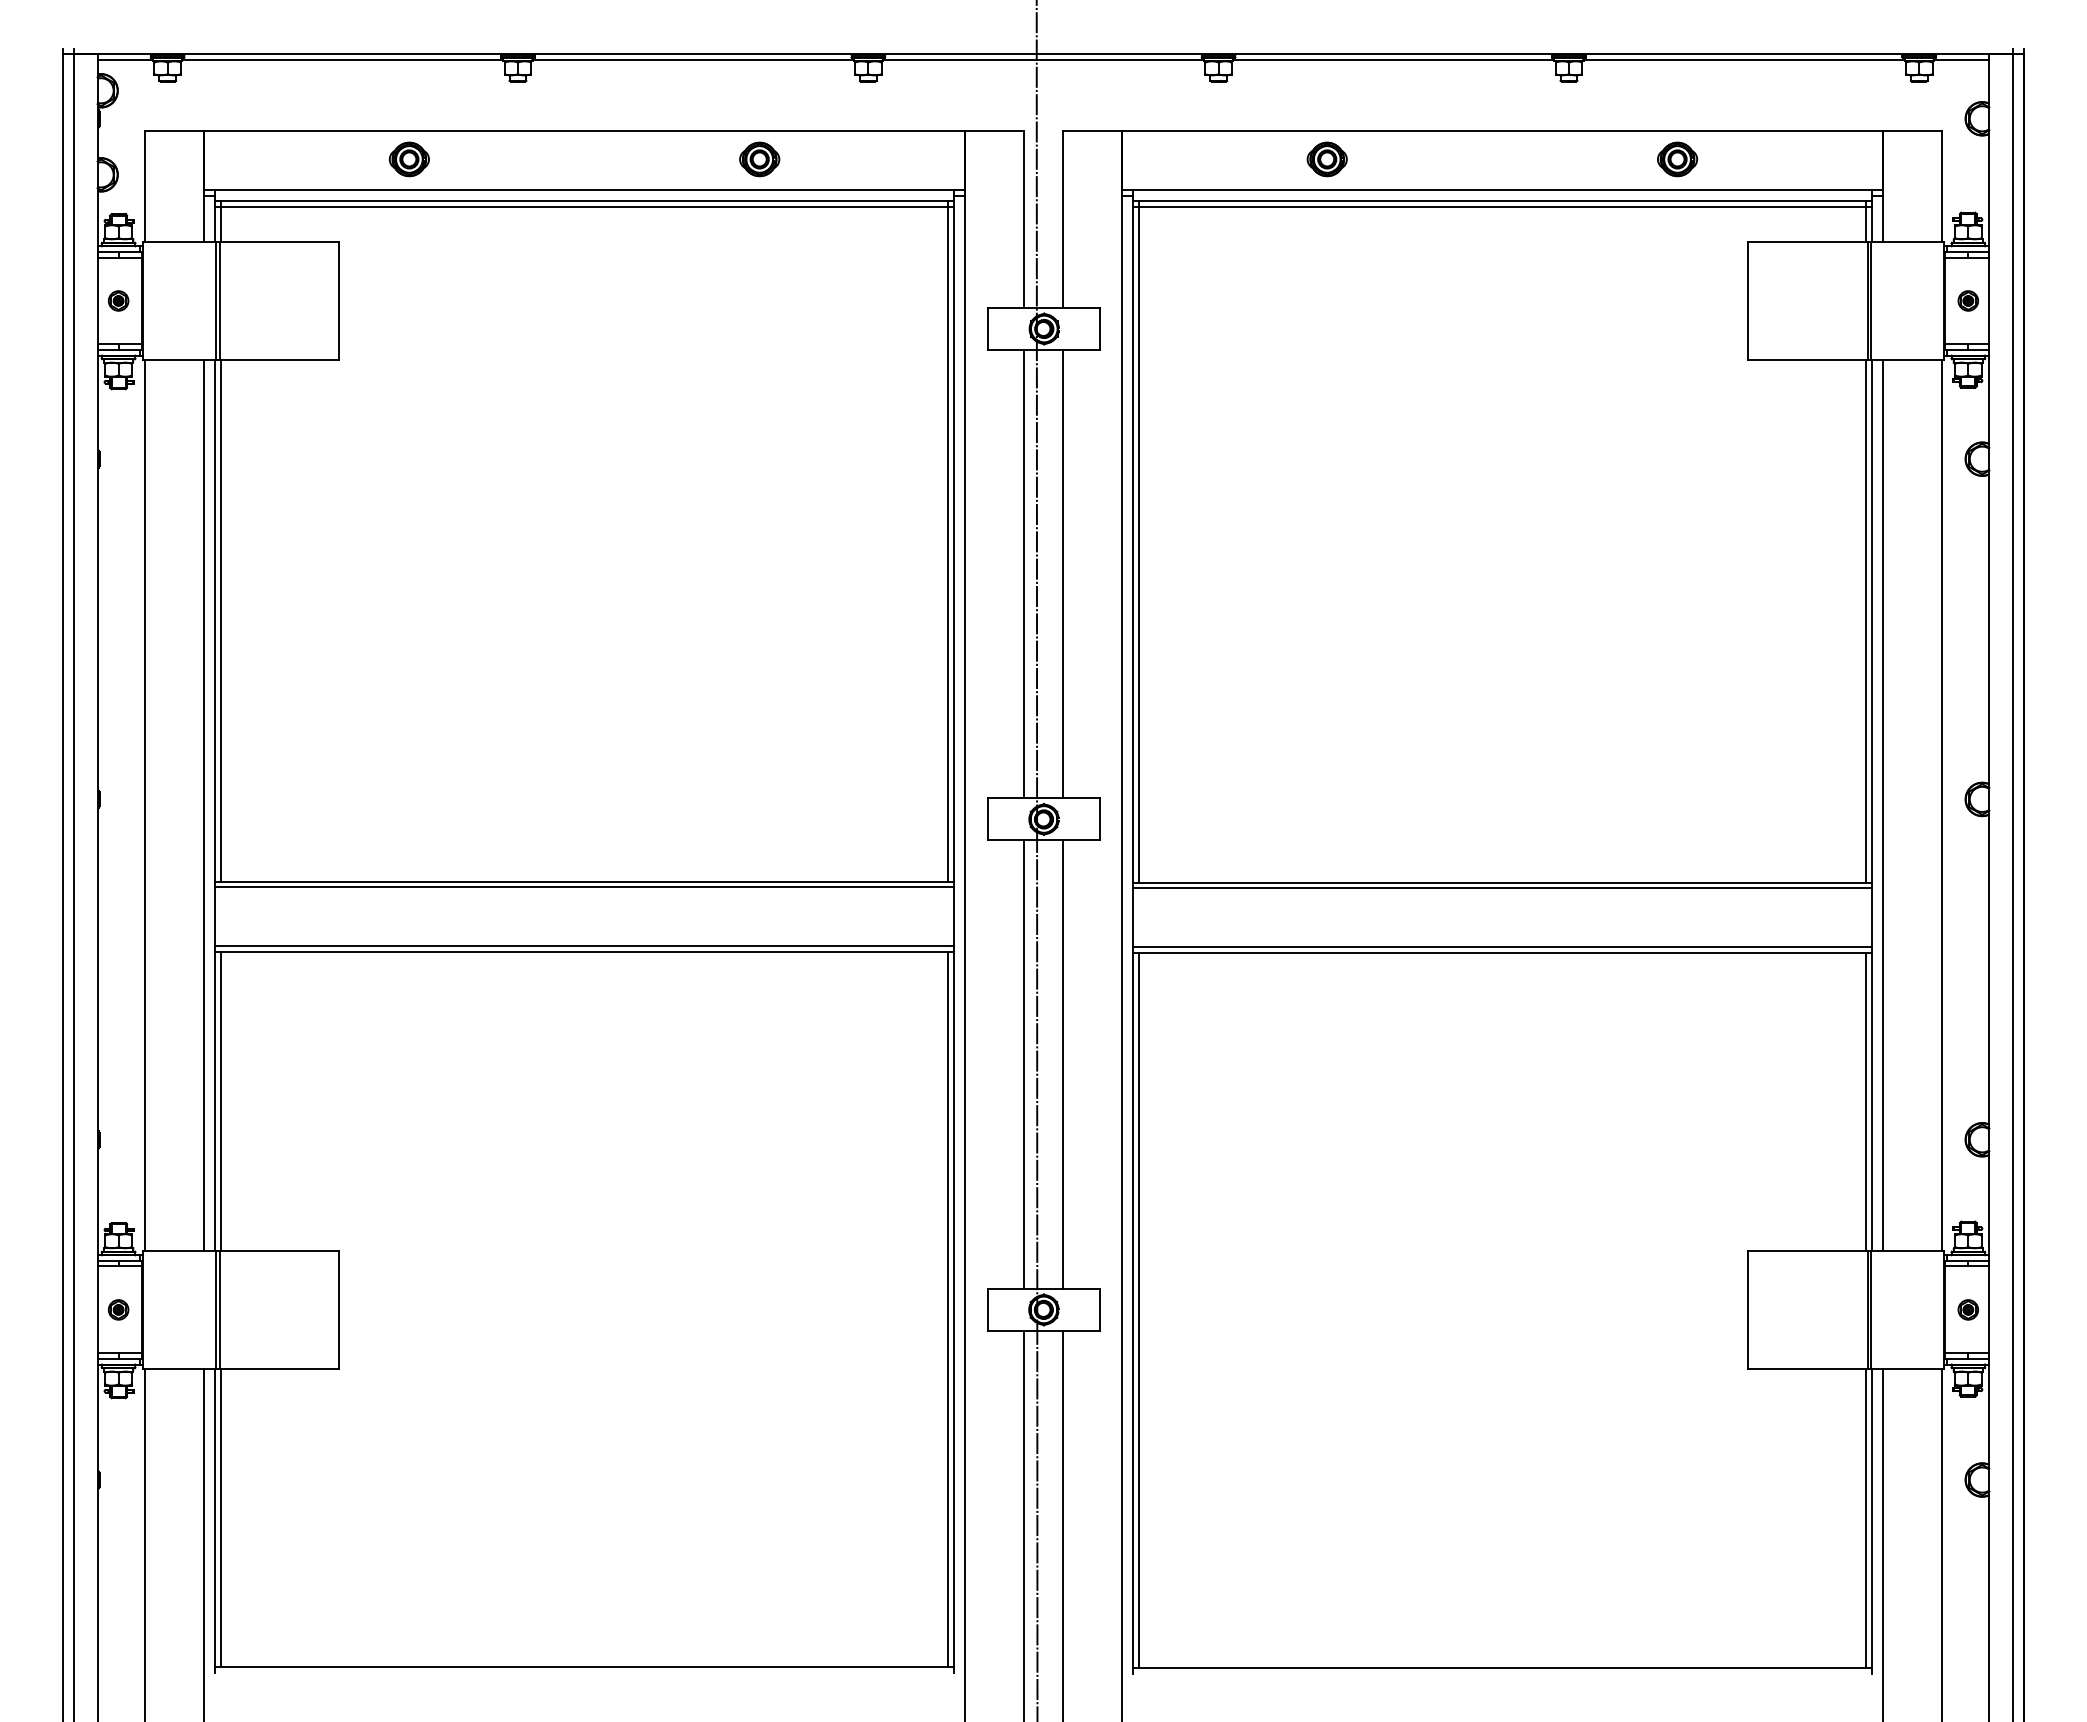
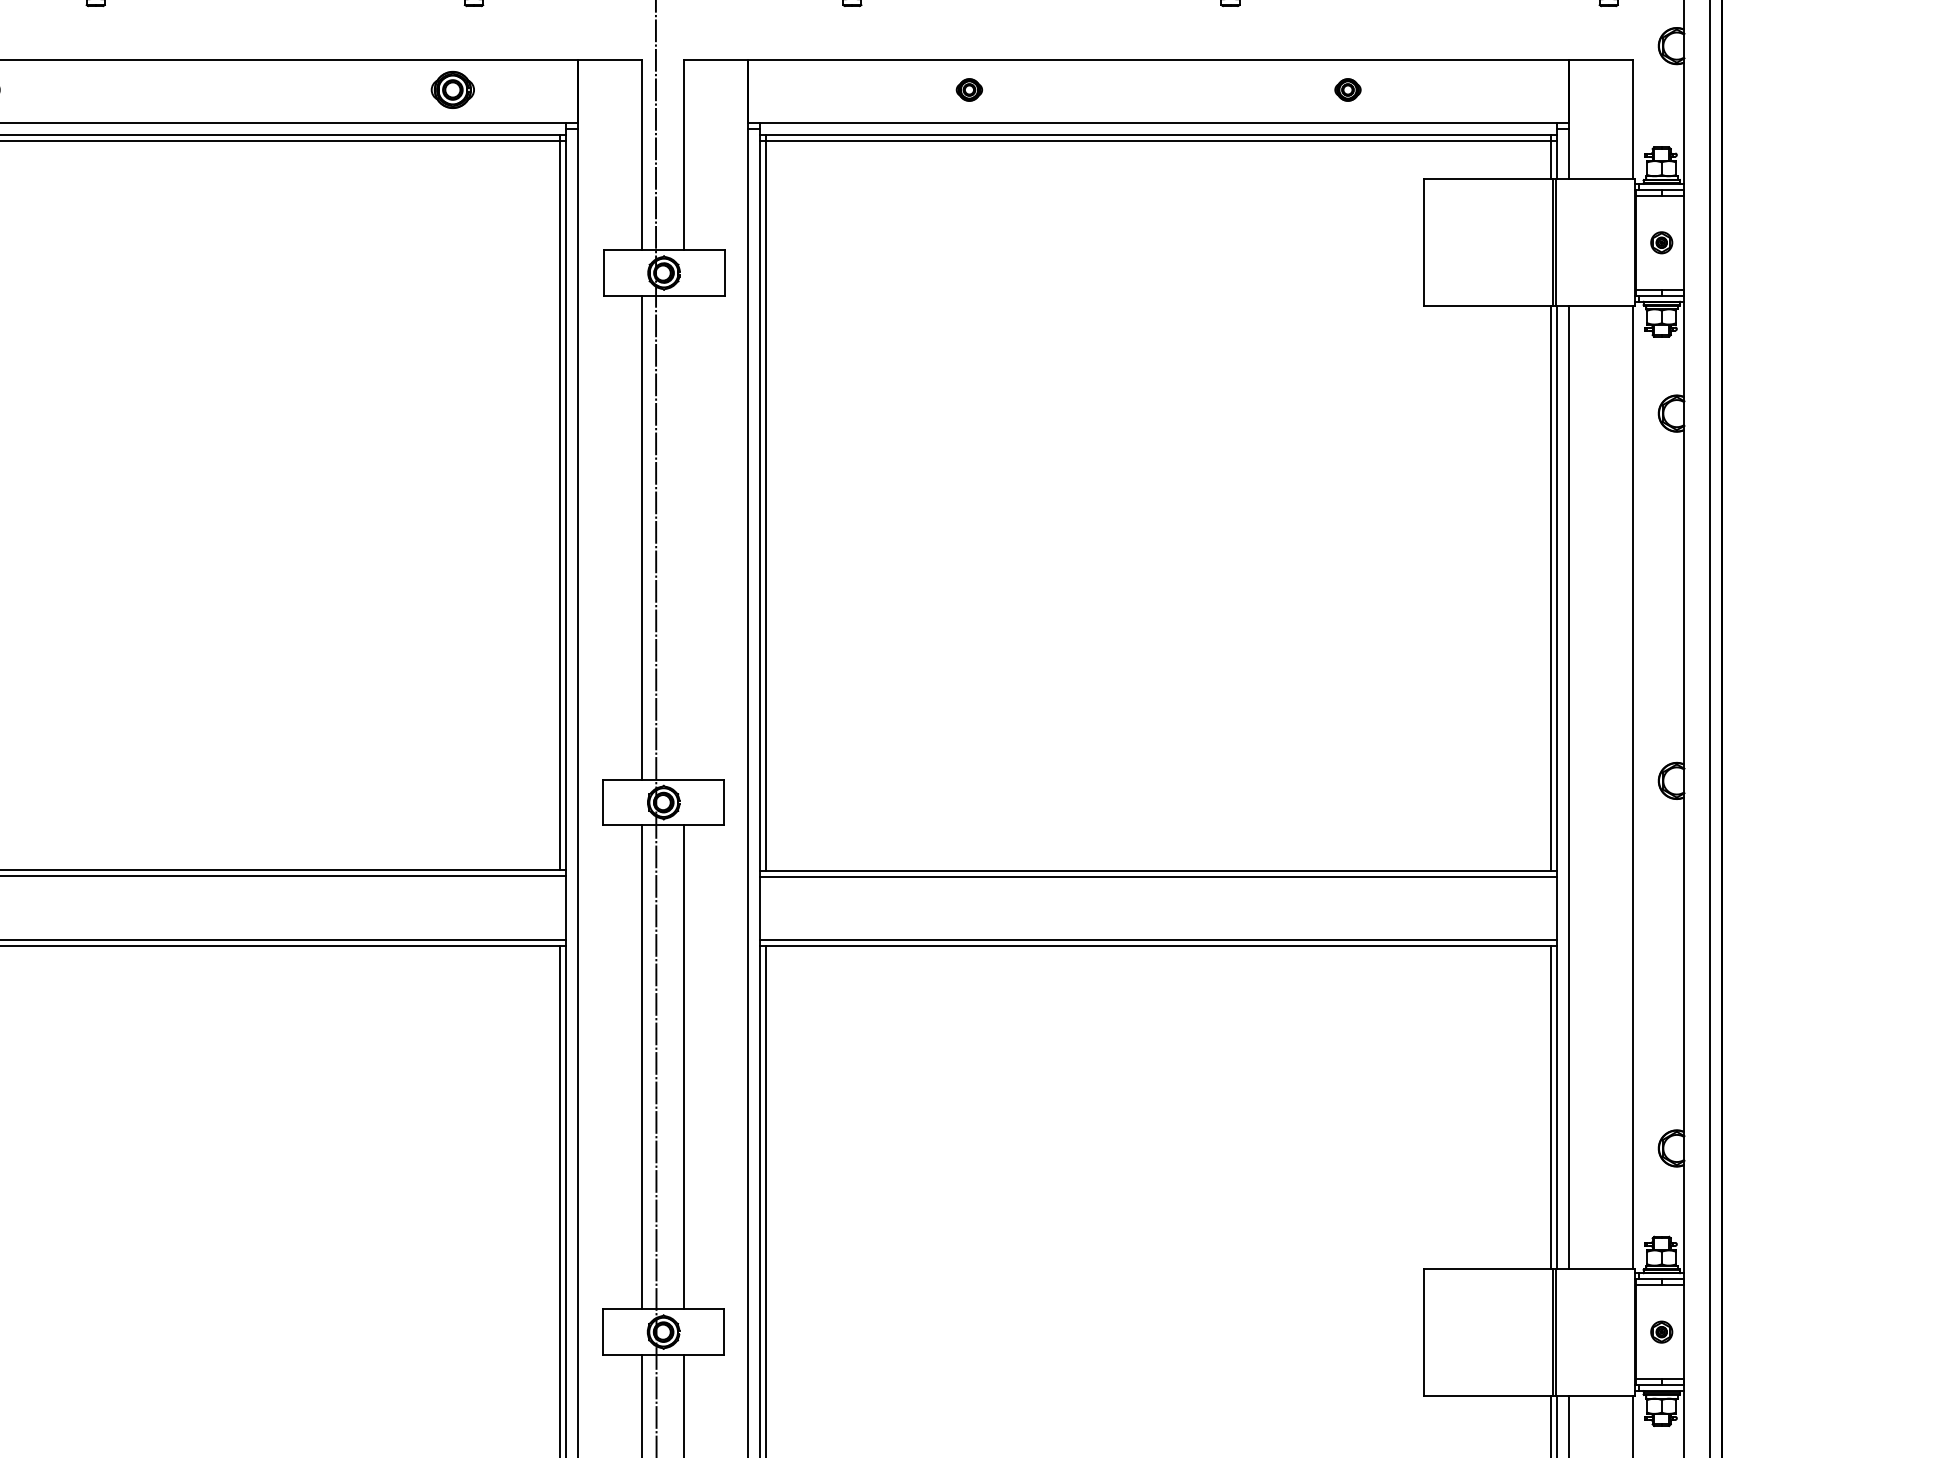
part: (759, 159) -> (452, 90), moved
part: (1326, 159) -> (968, 90), size x0.6
part: (1677, 159) -> (1347, 90), size x0.6
line: (1063, 574) -> (684, 538), removed

